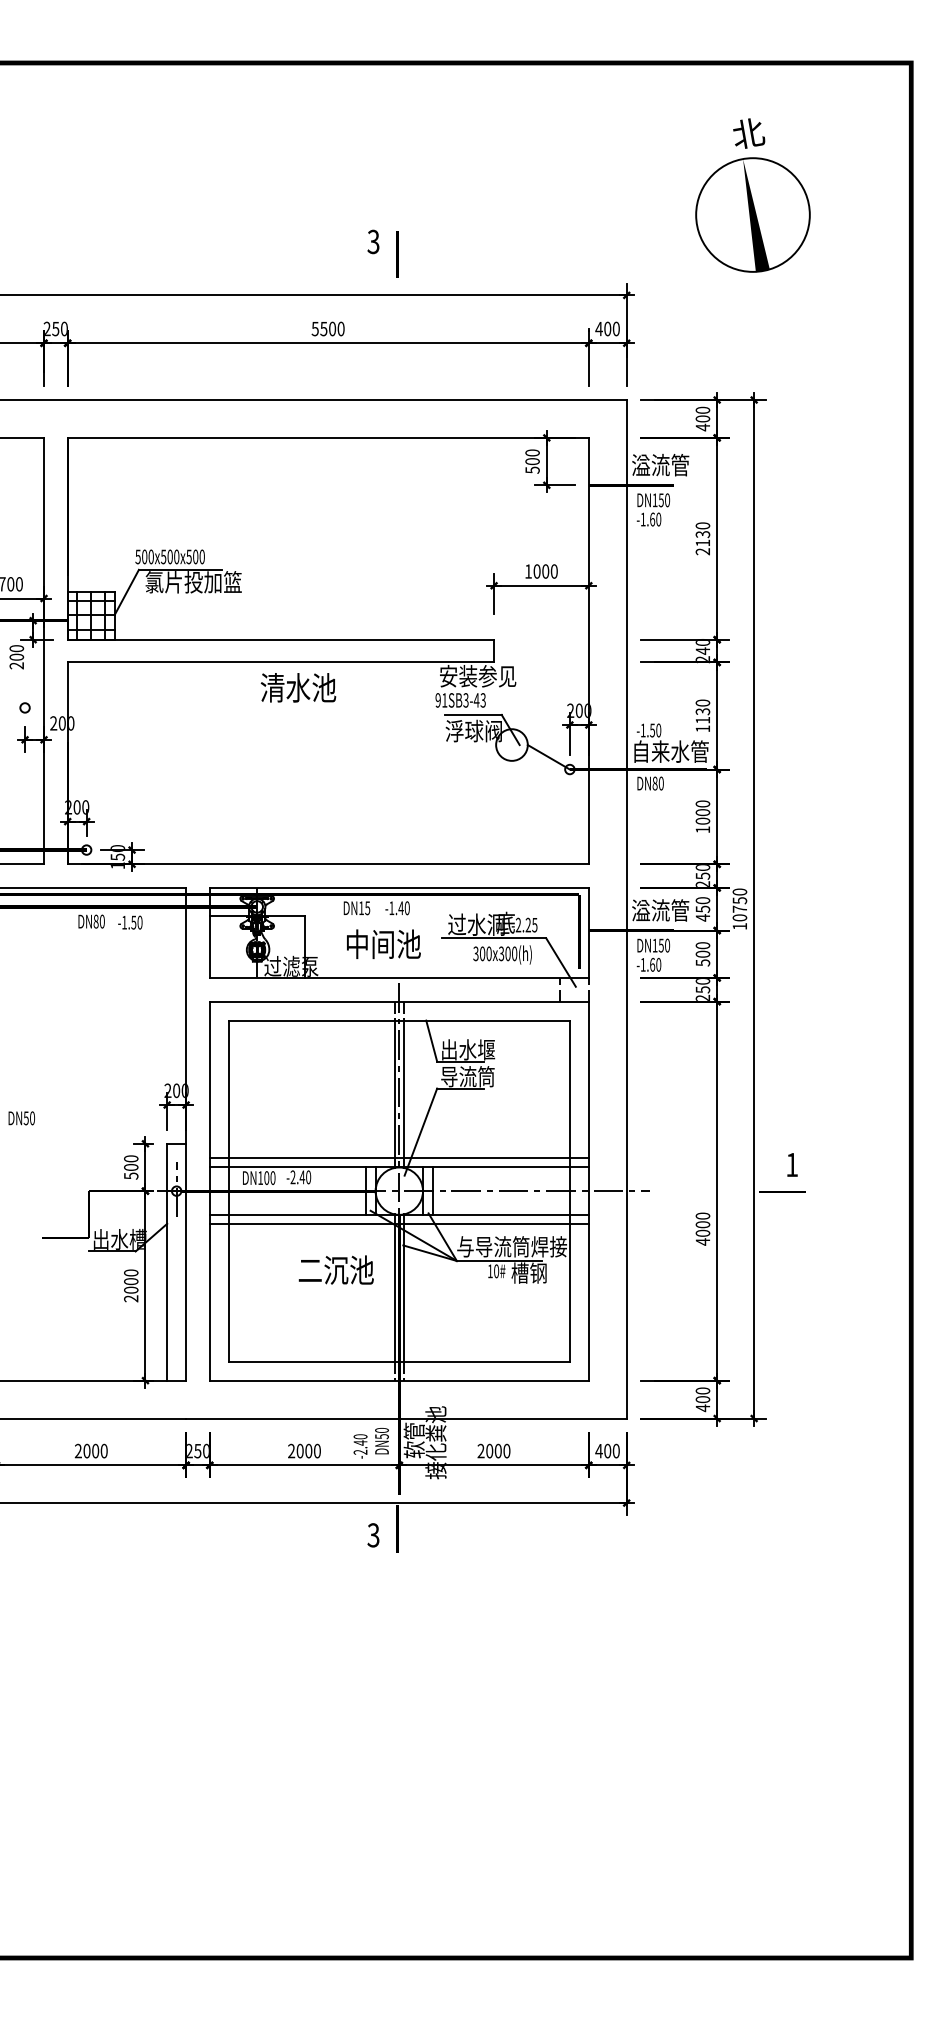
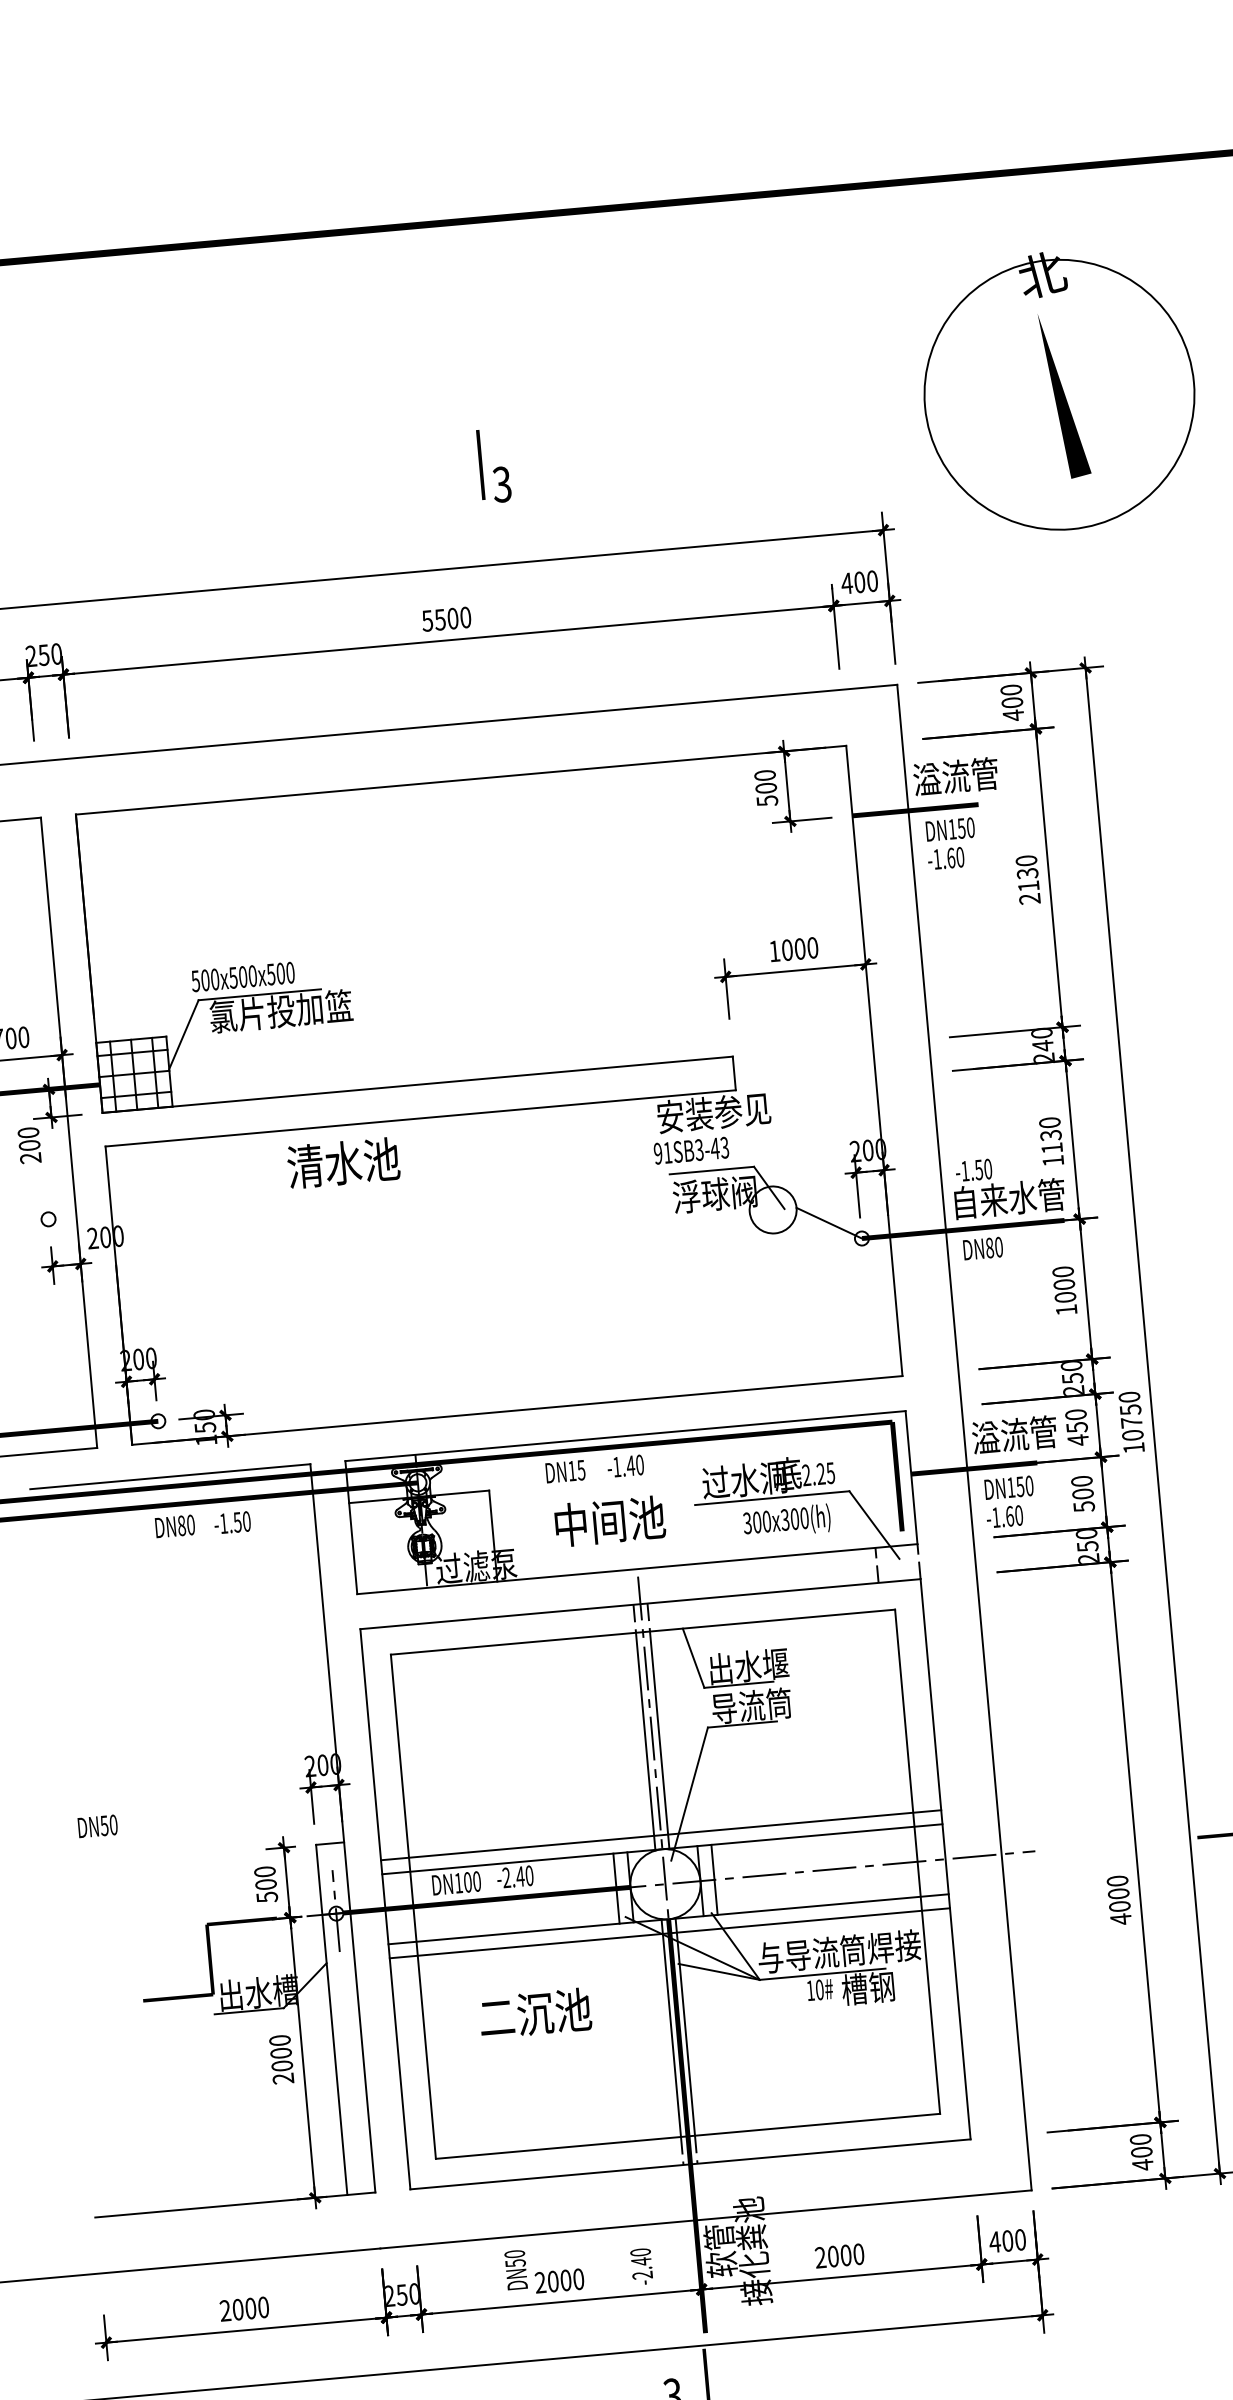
circle: (752, 214) -> (1058, 394), size x1.6
line: (397, 254) -> (480, 464), moved
text: (298, 687) -> (343, 1162), moved
text: (335, 1269) -> (534, 2012), moved
text: (381, 1441) -> (515, 2270), moved

